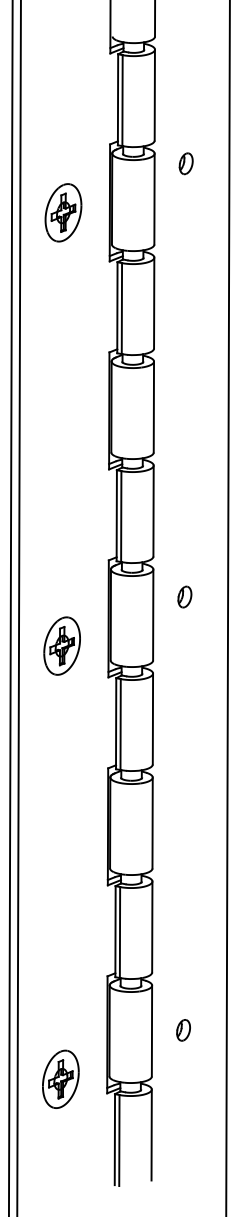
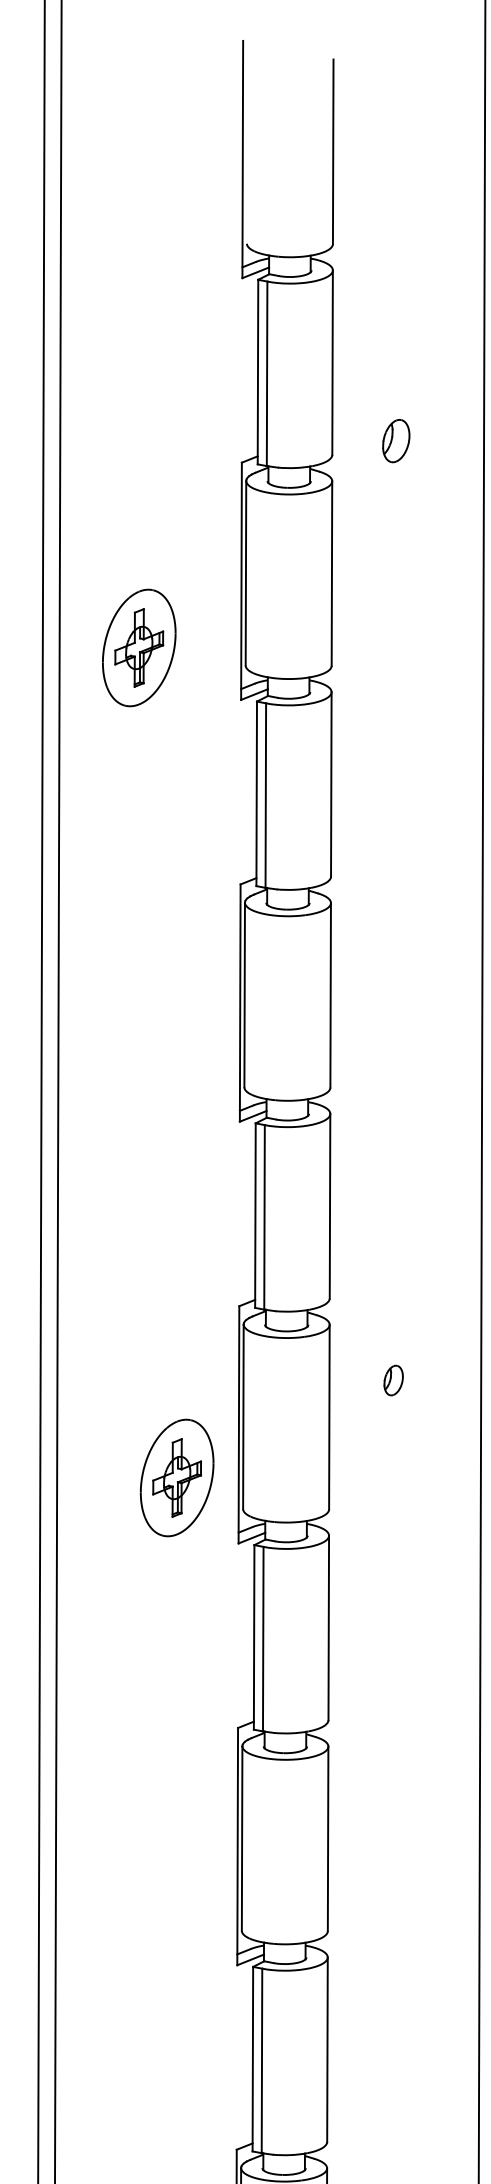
part: (185, 163) -> (394, 440), moved
part: (63, 212) -> (139, 647), moved
part: (184, 596) -> (392, 1379), size x0.7
part: (61, 645) -> (175, 1476), moved

